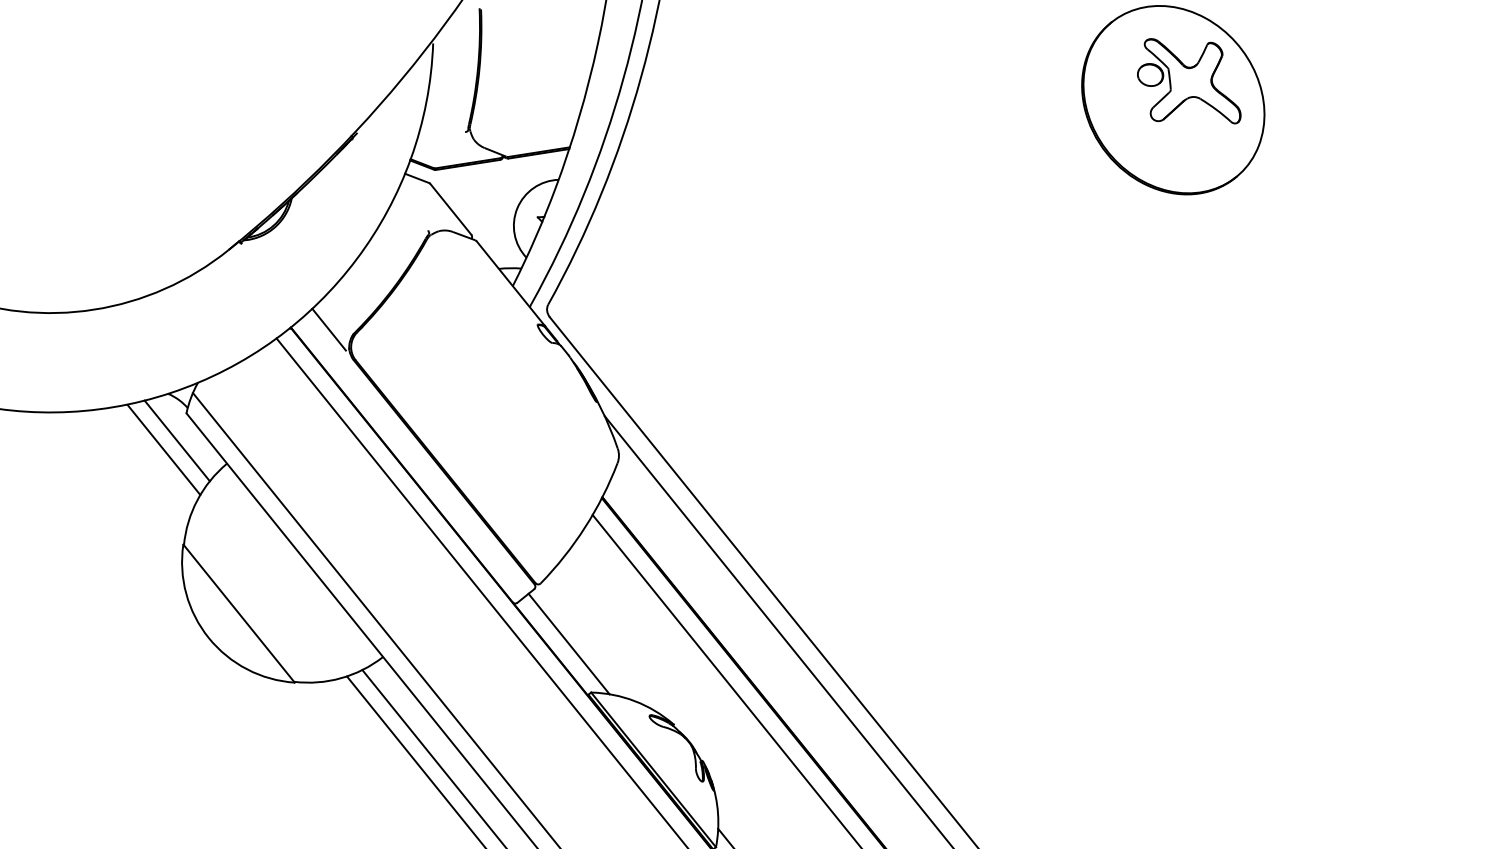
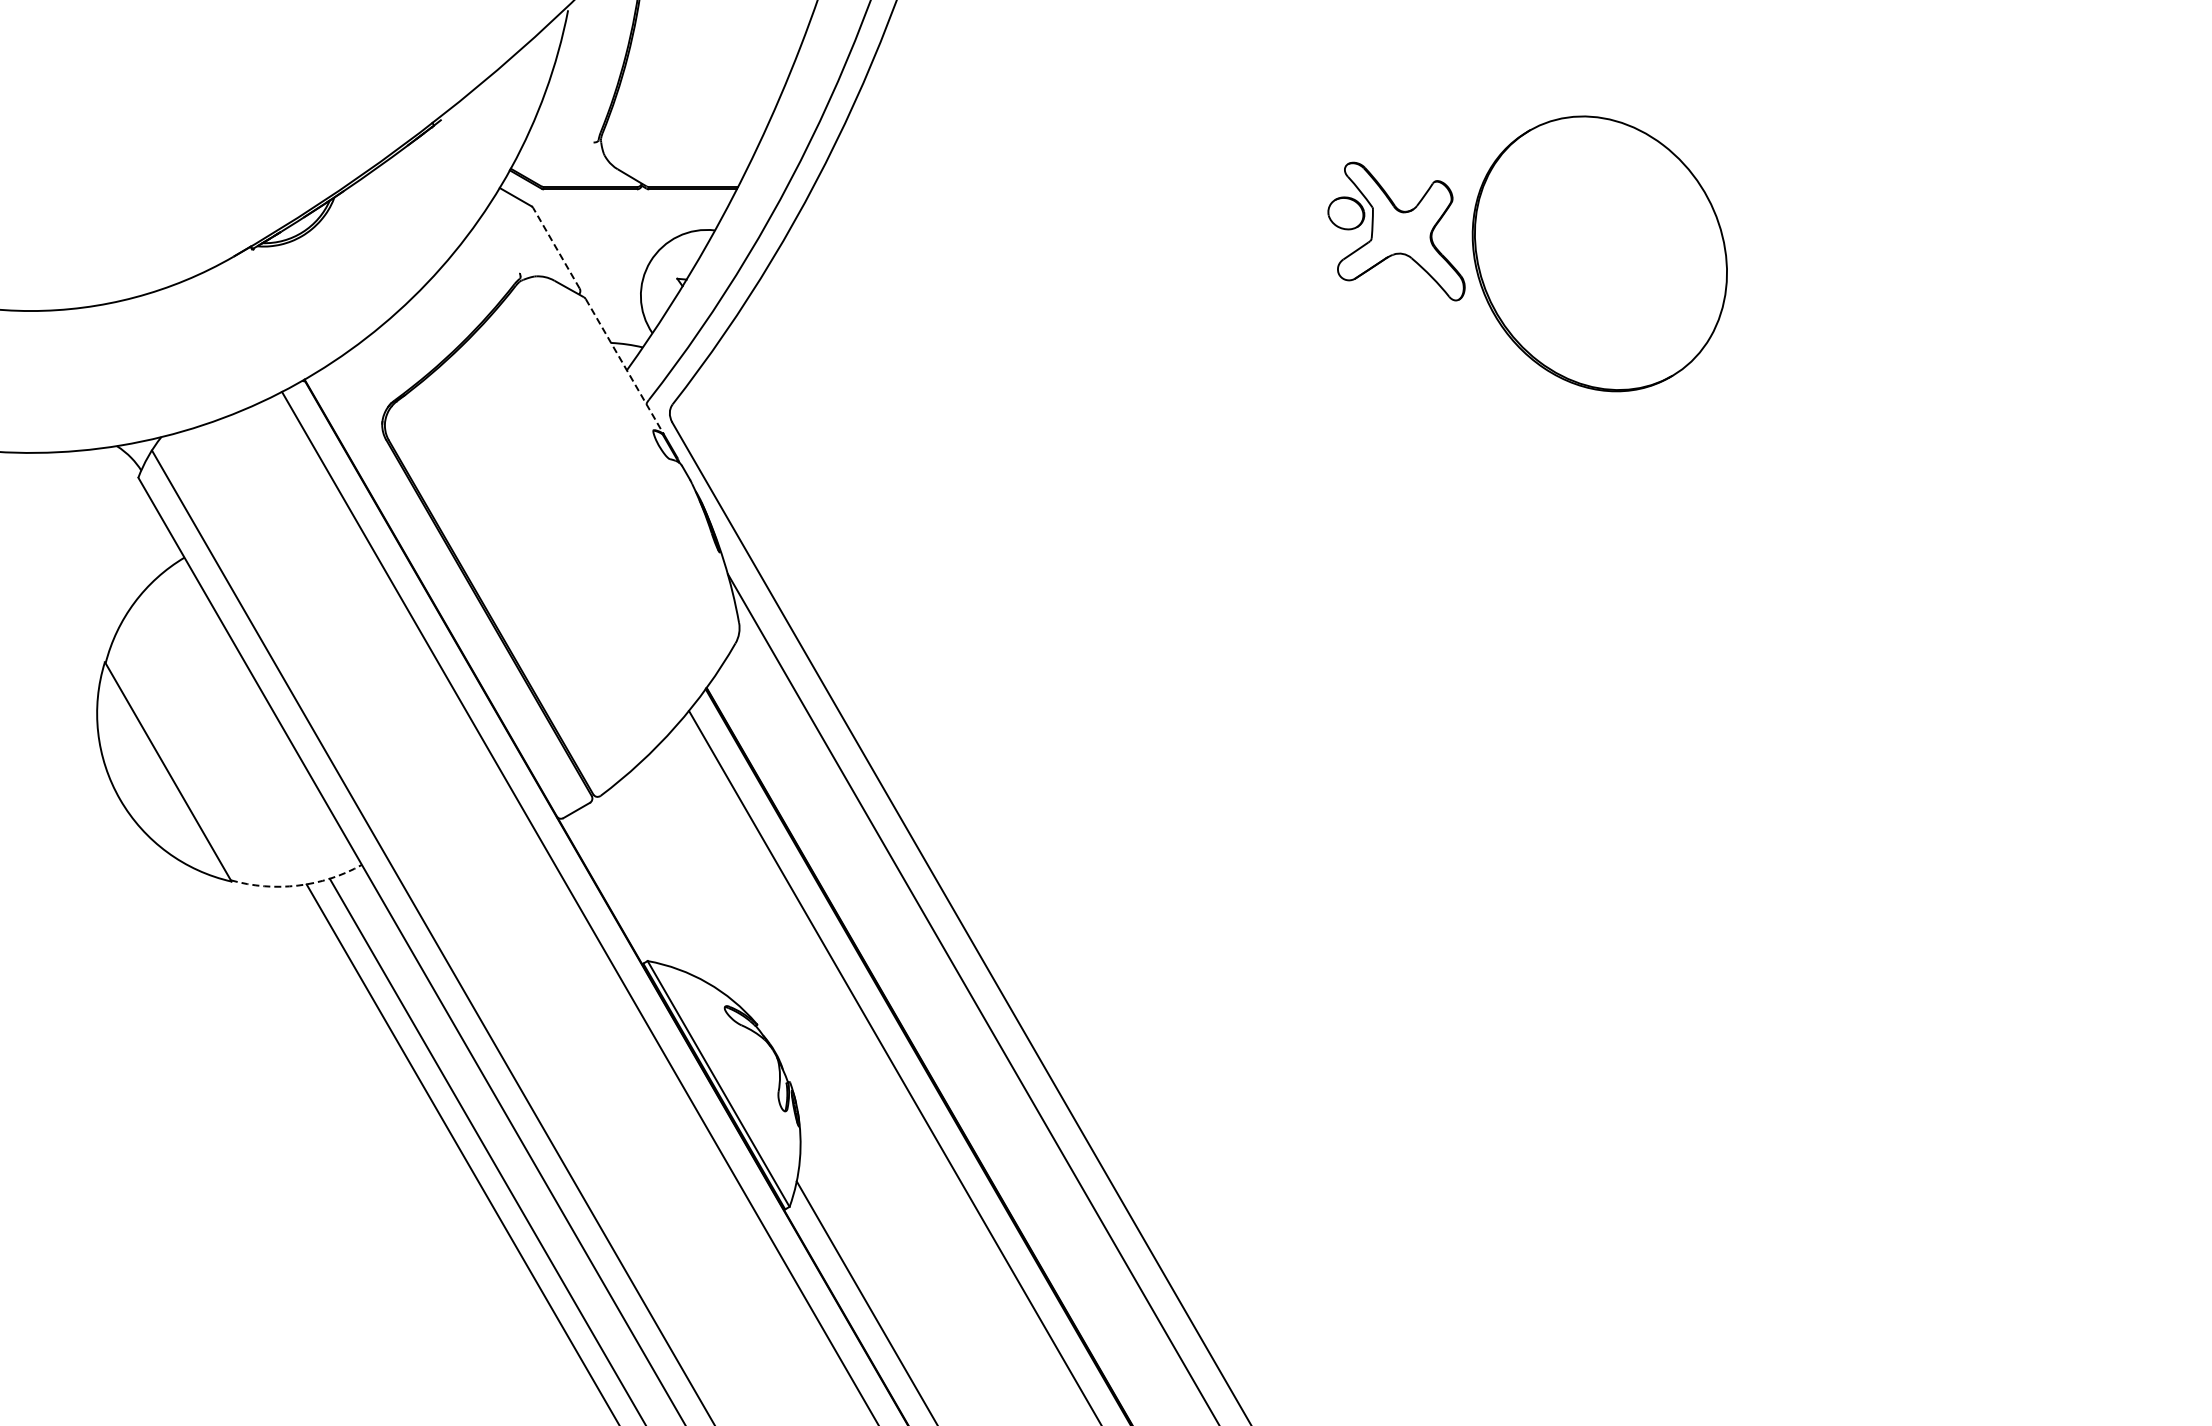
part: (1187, 82) -> (1396, 231), moved
line: (450, 208) -> (556, 247), solid -> dashed
line: (510, 283) -> (624, 366), solid -> dashed
line: (328, 329) -> (357, 390), removed
line: (177, 440) -> (119, 514), removed
line: (164, 450) -> (98, 524), removed
line: (569, 643) -> (627, 887), removed
arc: (340, 678) -> (297, 885), solid -> dashed

